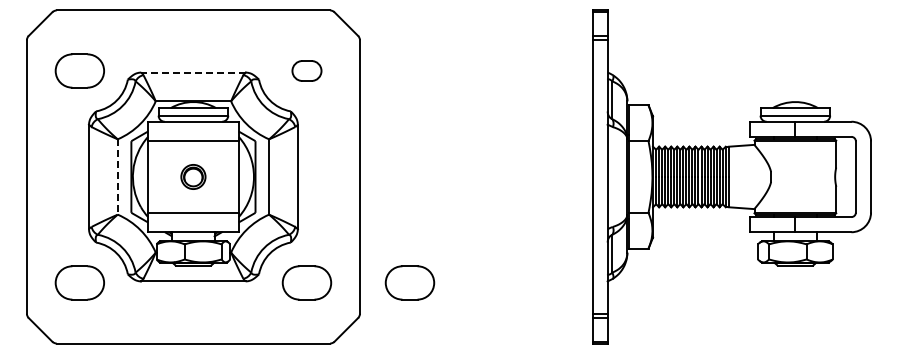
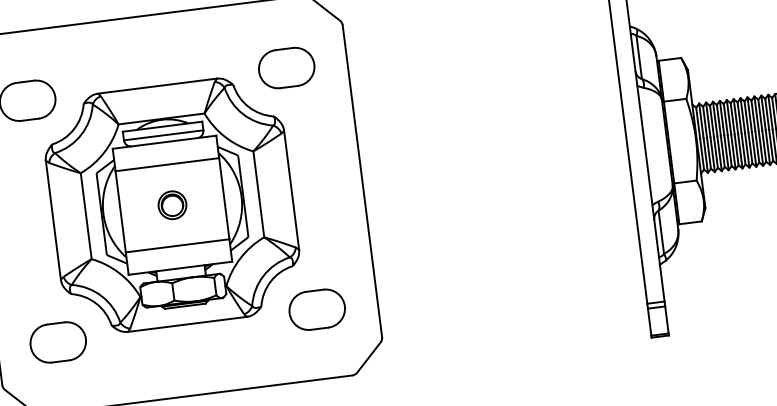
part: (306, 70) -> (286, 67), size x1.67
line: (192, 72) -> (156, 86), dashed -> solid
line: (117, 176) -> (85, 215), dashed -> solid
part: (409, 282) -> (434, 294), removed

